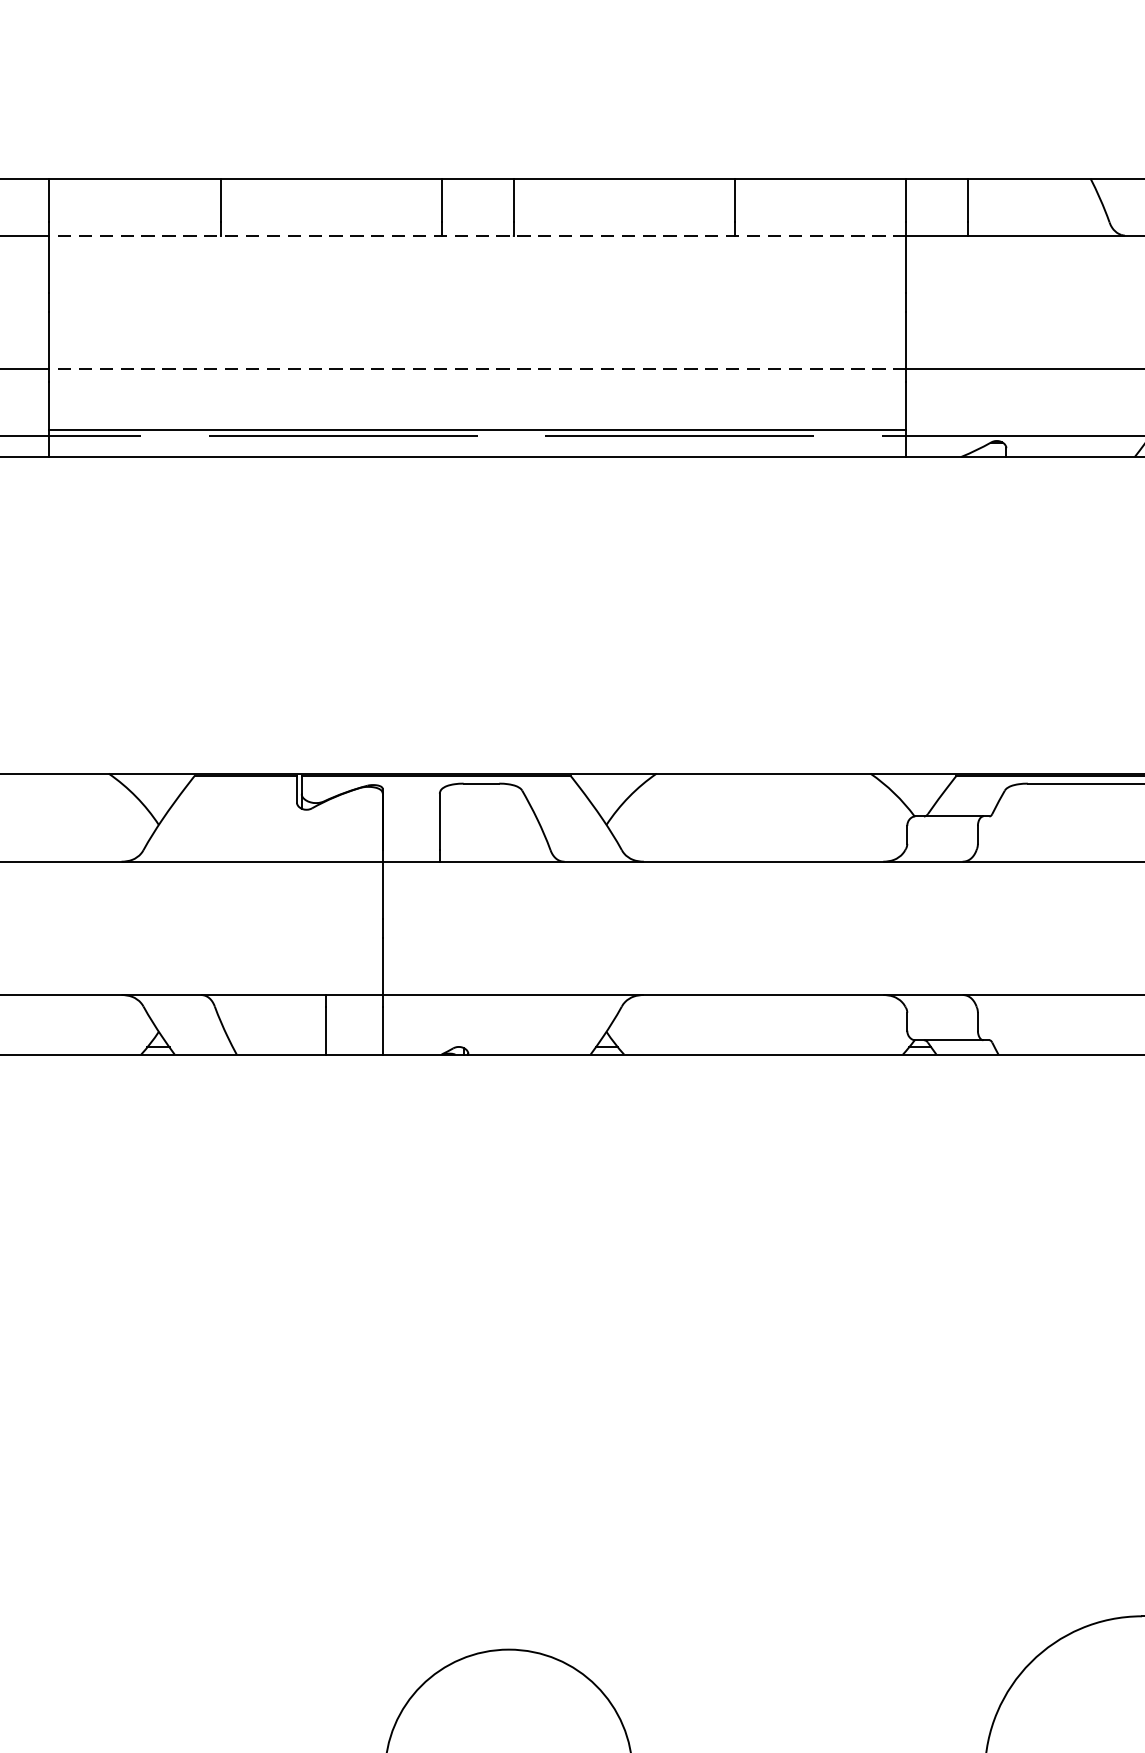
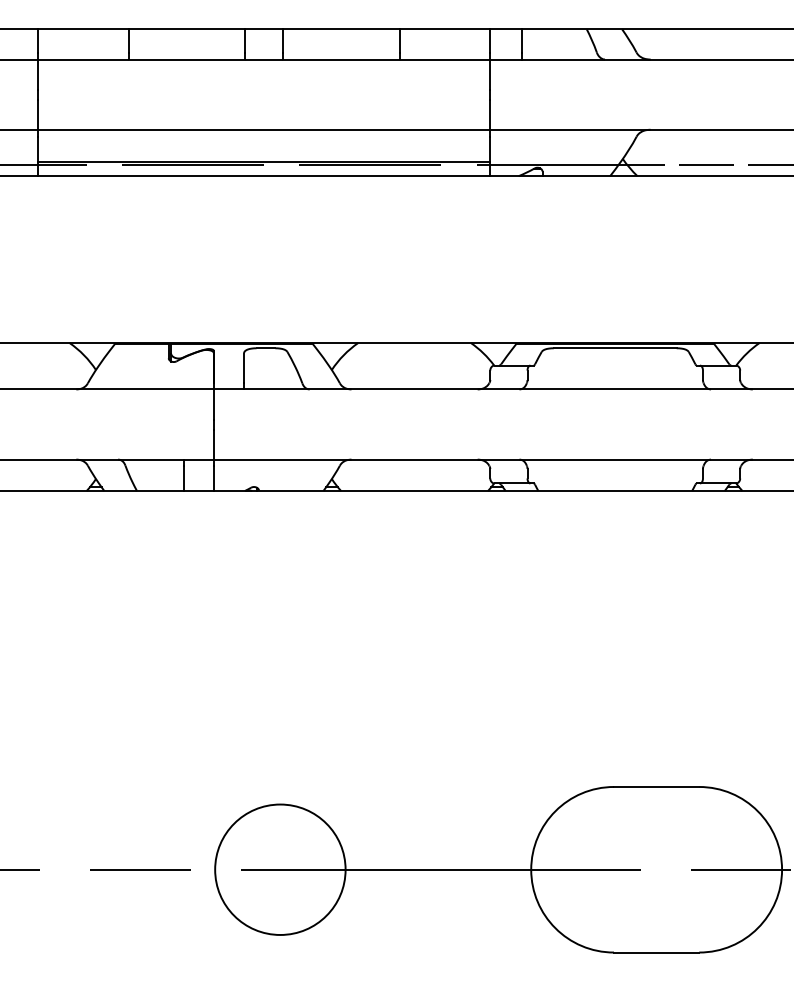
line: (478, 235) -> (264, 59), dashed -> solid
line: (478, 368) -> (264, 129), dashed -> solid

